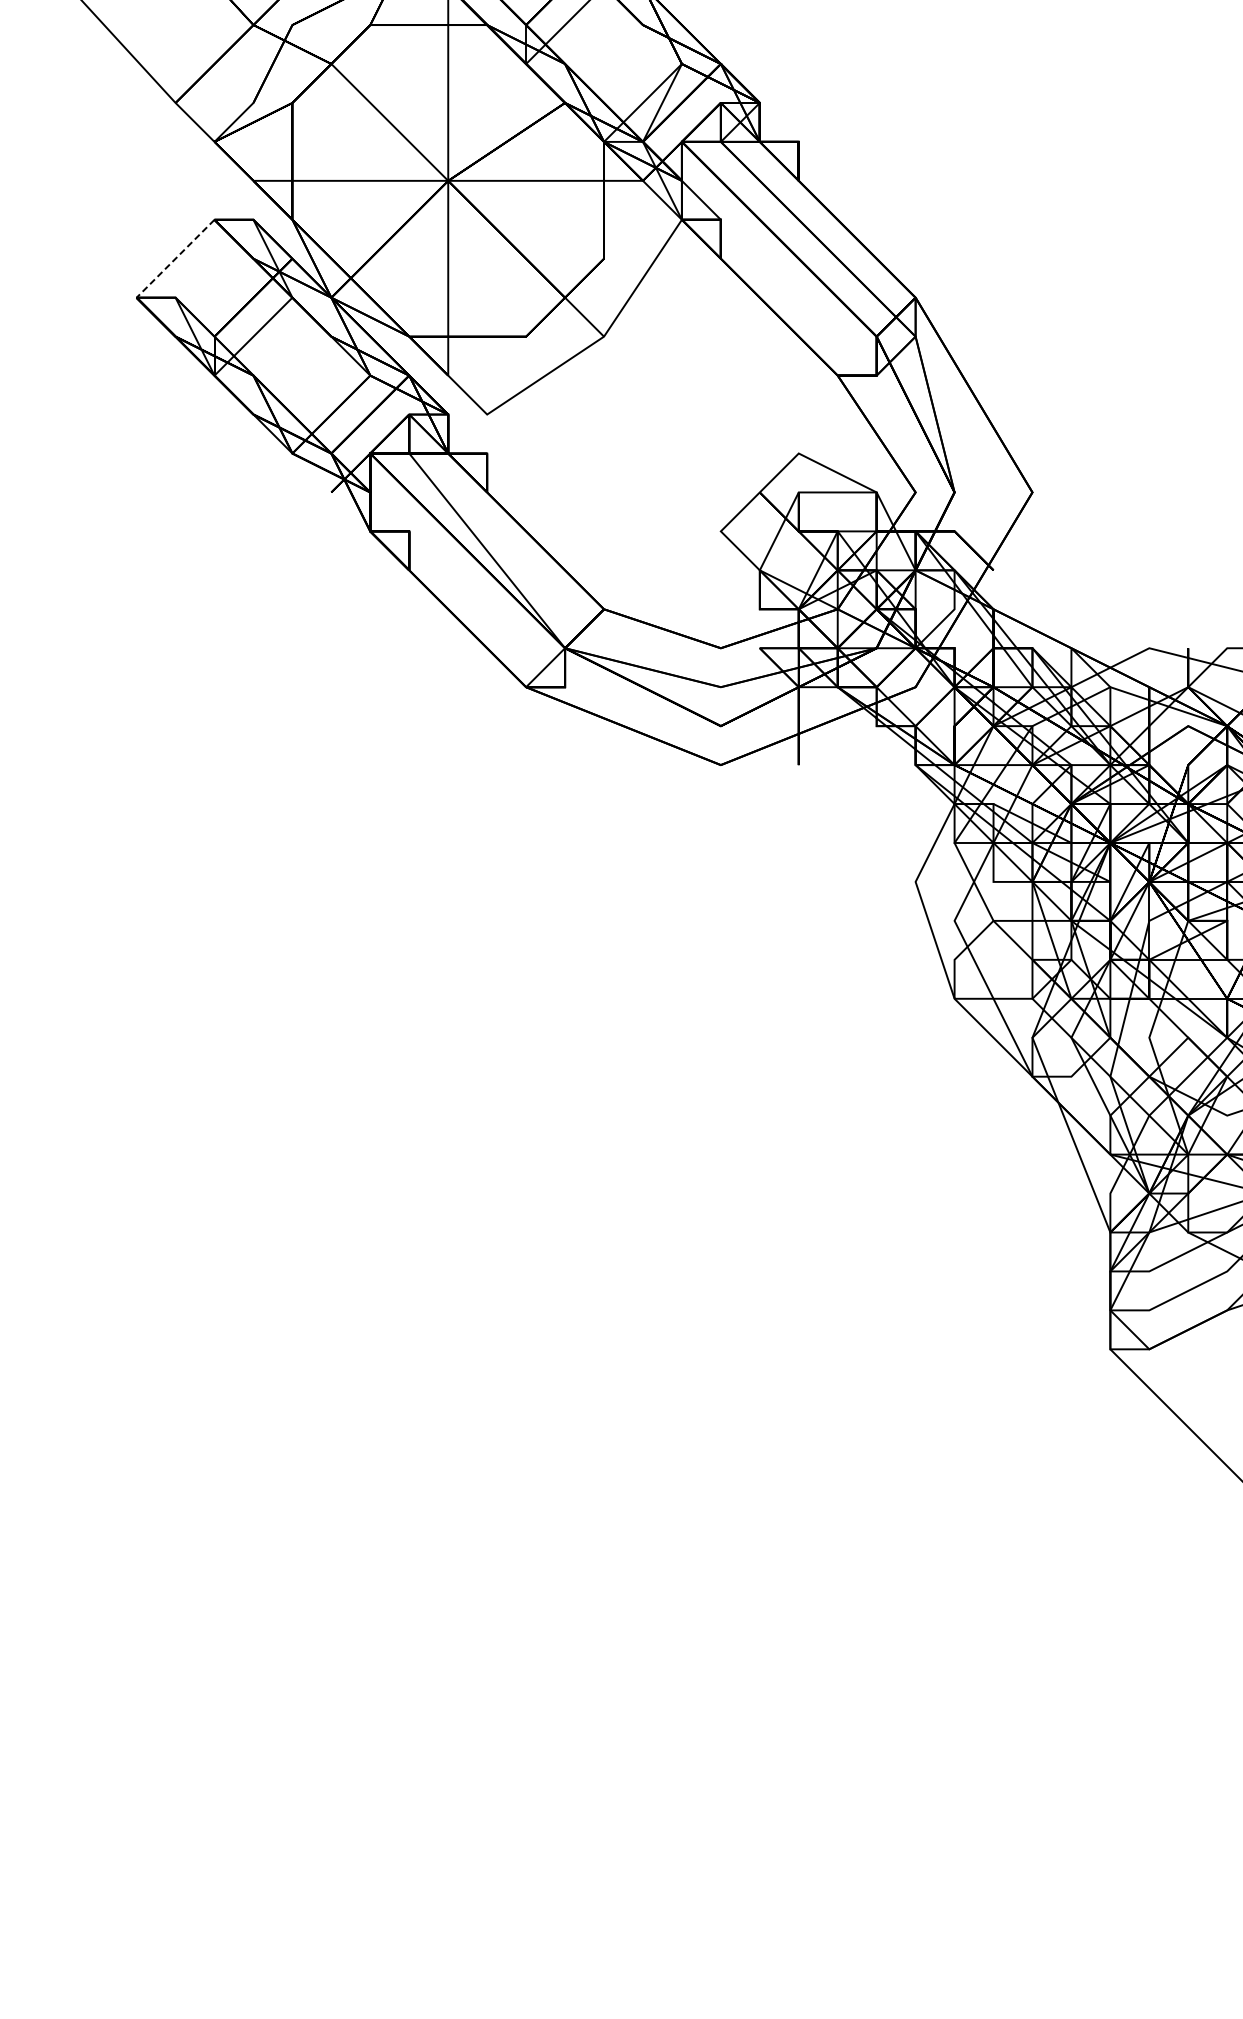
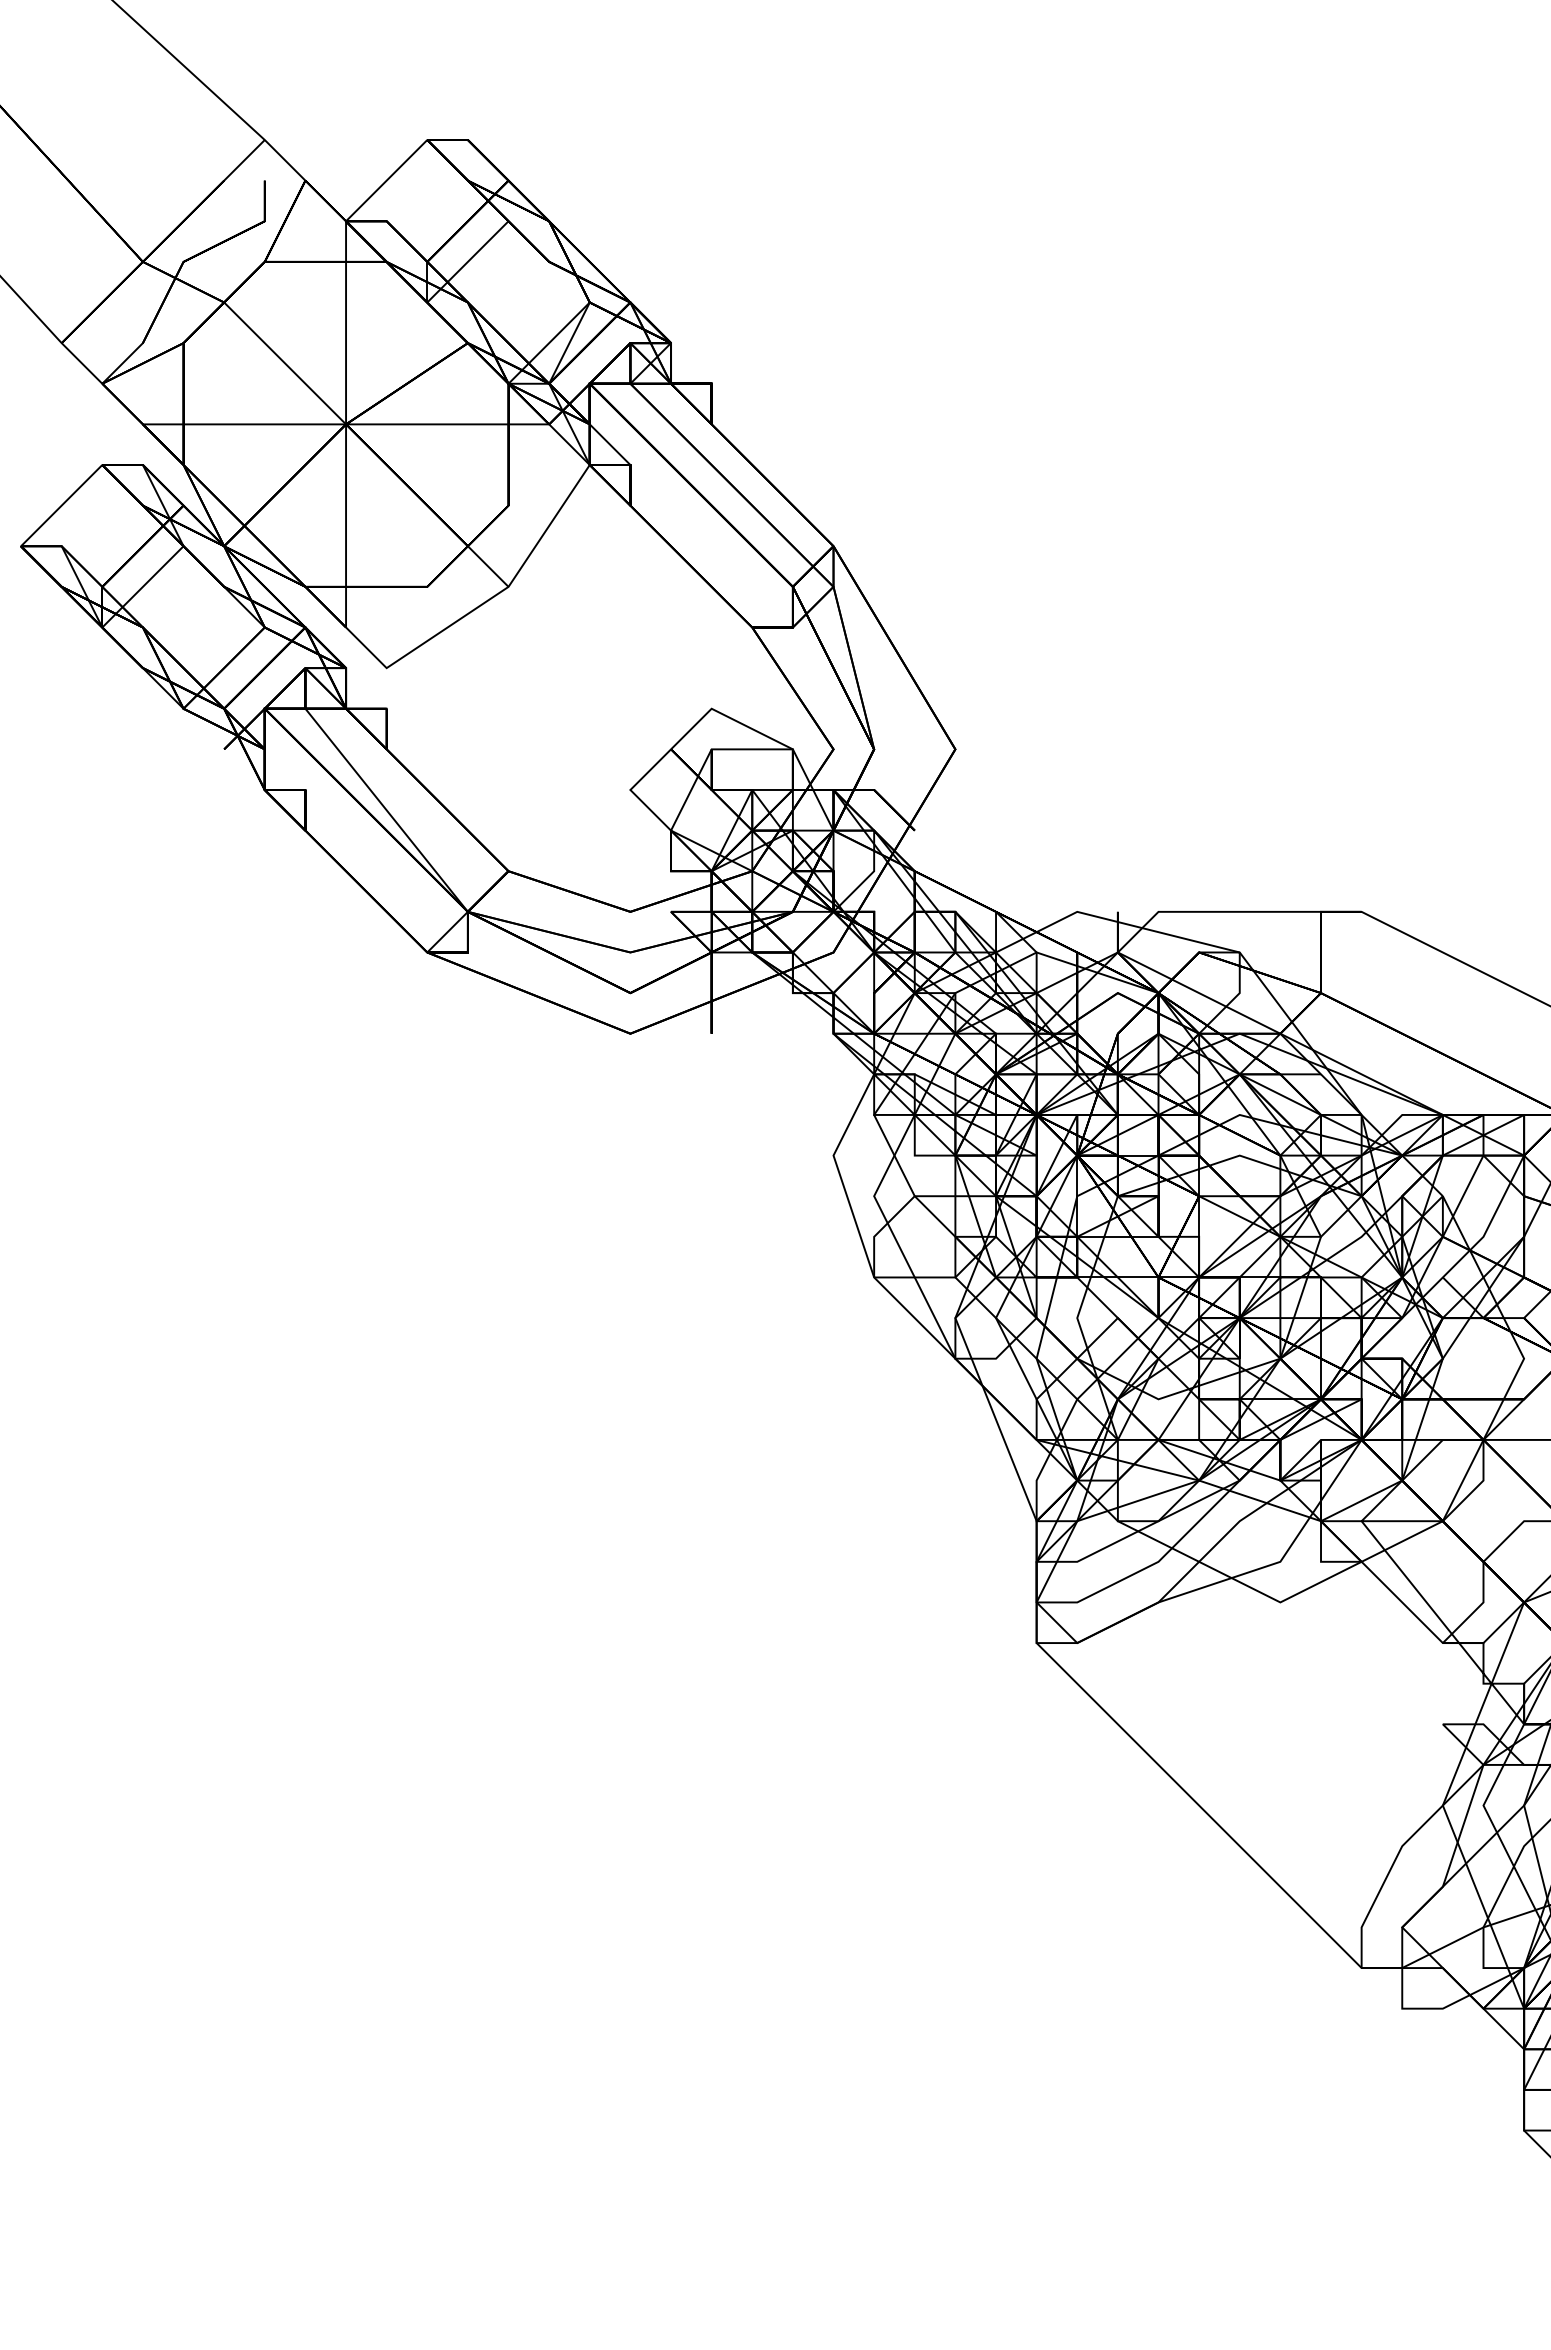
line: (175, 258) -> (61, 505), dashed -> solid

